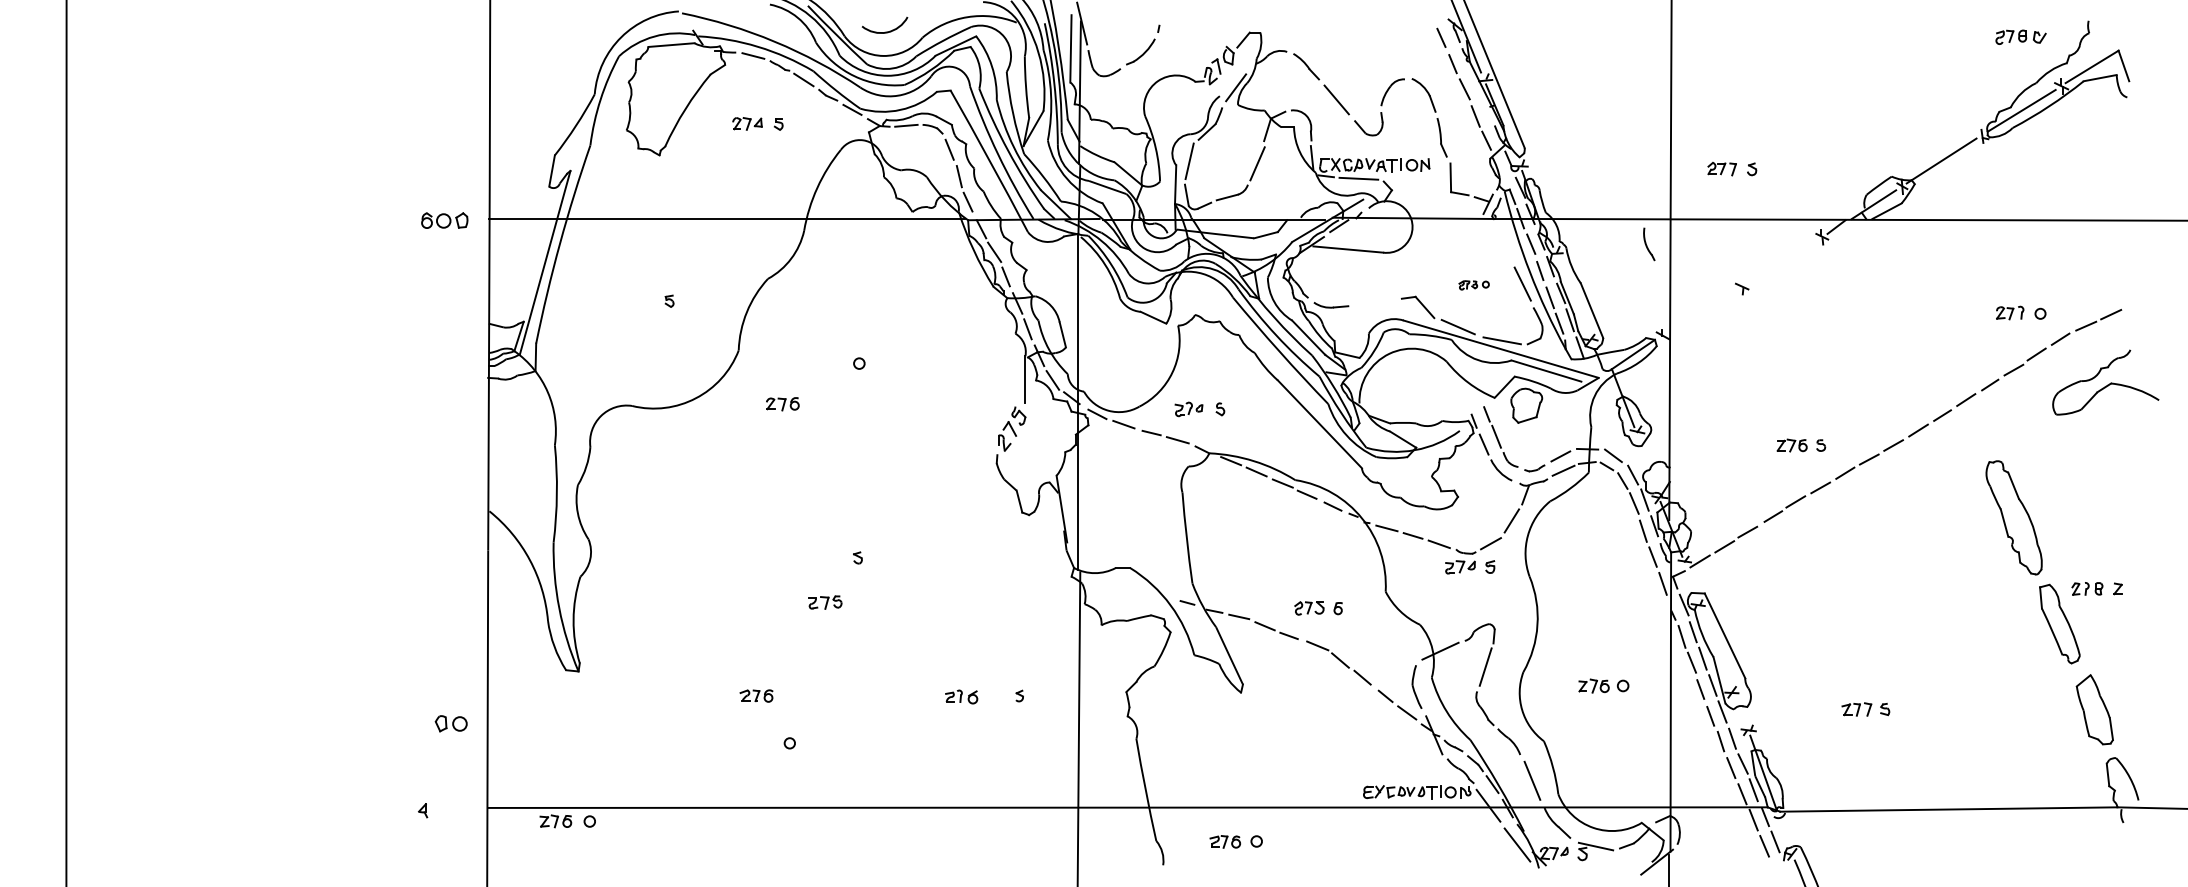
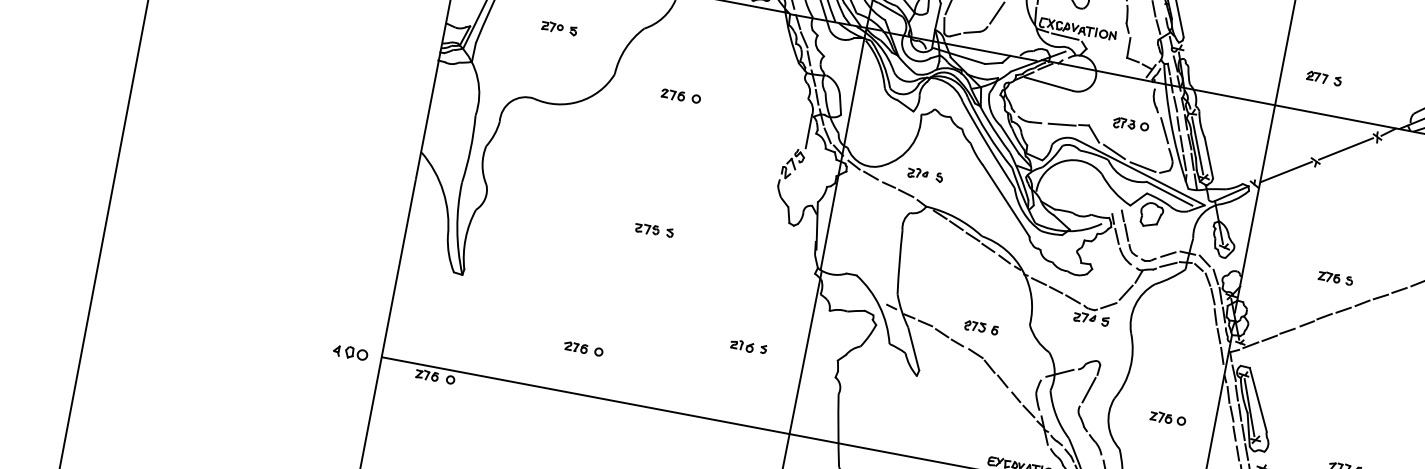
part: (1649, 244) -> (1156, 100), moved
line: (1781, 261) -> (1346, 148), added
part: (1473, 285) -> (1130, 125), size x1.67
line: (1572, 296) -> (1197, 145), added
part: (639, 300) -> (552, 26), added
line: (1377, 302) -> (1061, 124), added
line: (1704, 309) -> (1286, 171), added
part: (782, 404) -> (672, 95), moved
part: (825, 602) -> (647, 229), moved
line: (1714, 648) -> (1249, 407), added
part: (756, 695) -> (575, 347), moved
part: (961, 696) -> (742, 345), moved
part: (450, 723) -> (356, 353), moved

